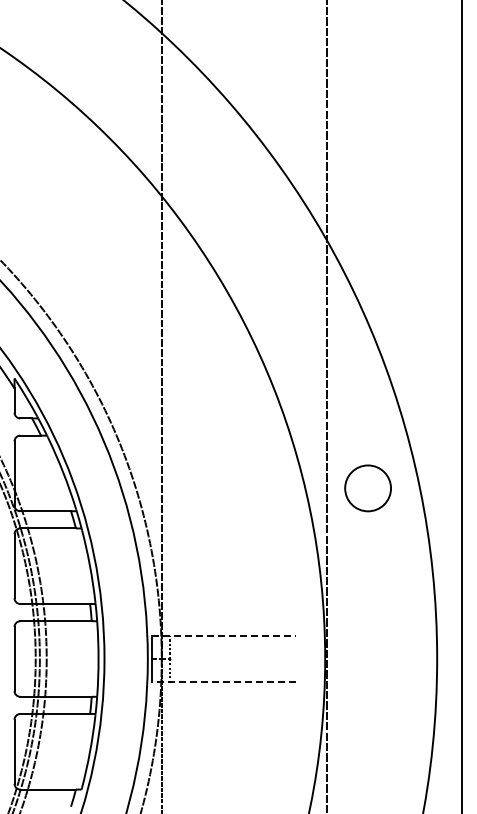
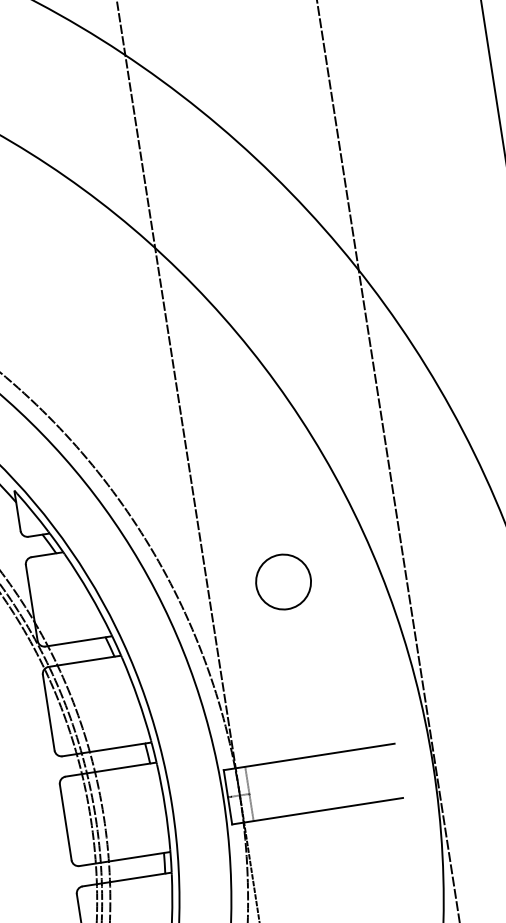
circle: (367, 488) -> (282, 582), moved
line: (224, 636) -> (310, 757), dashed -> solid
line: (223, 681) -> (317, 810), dashed -> solid

